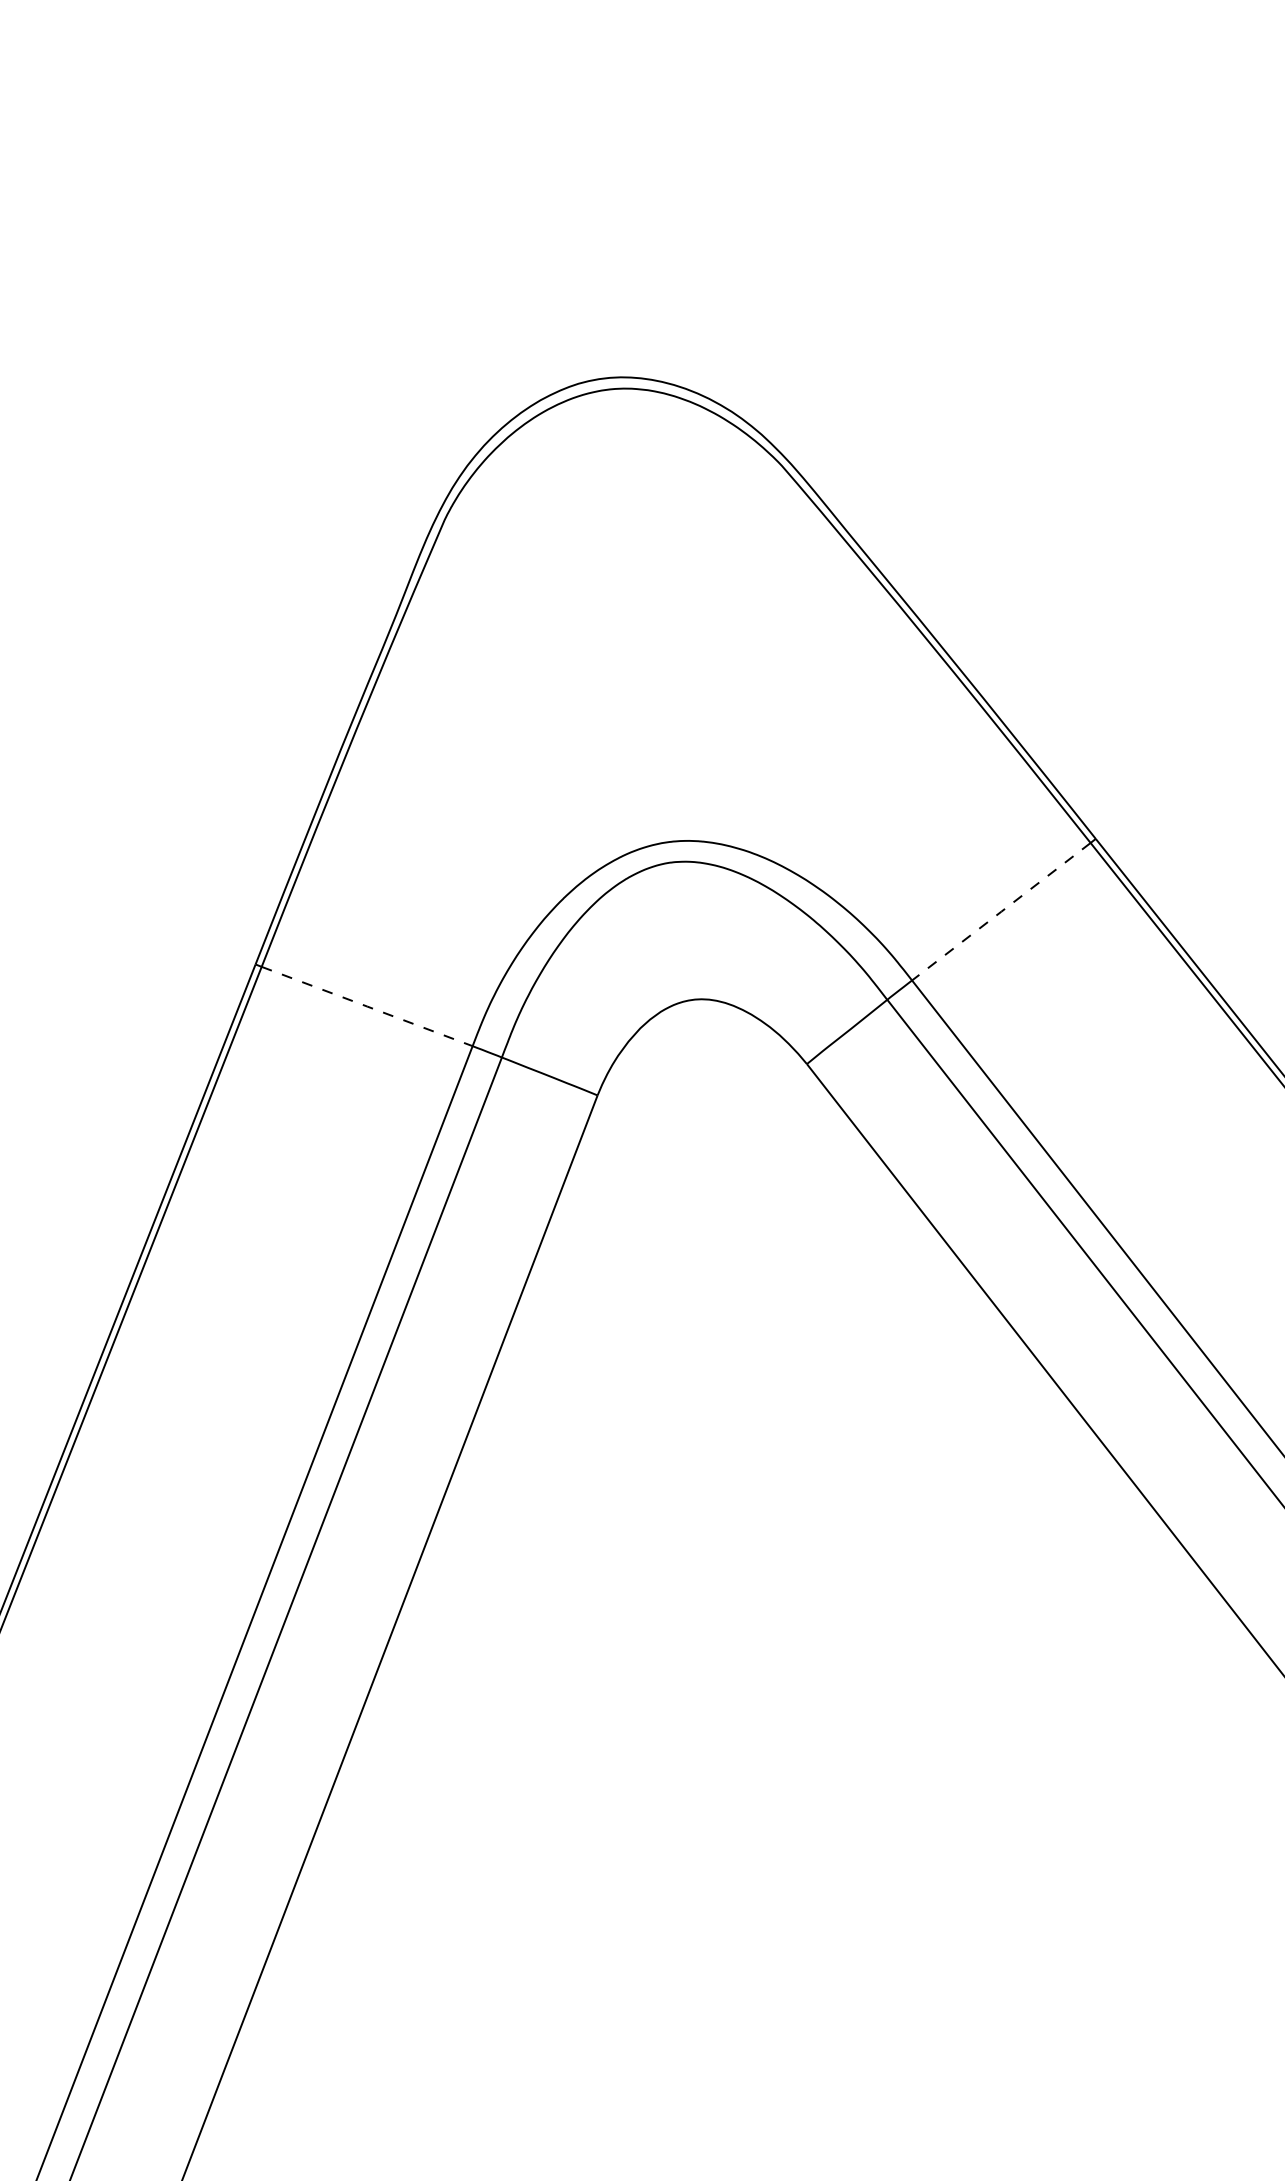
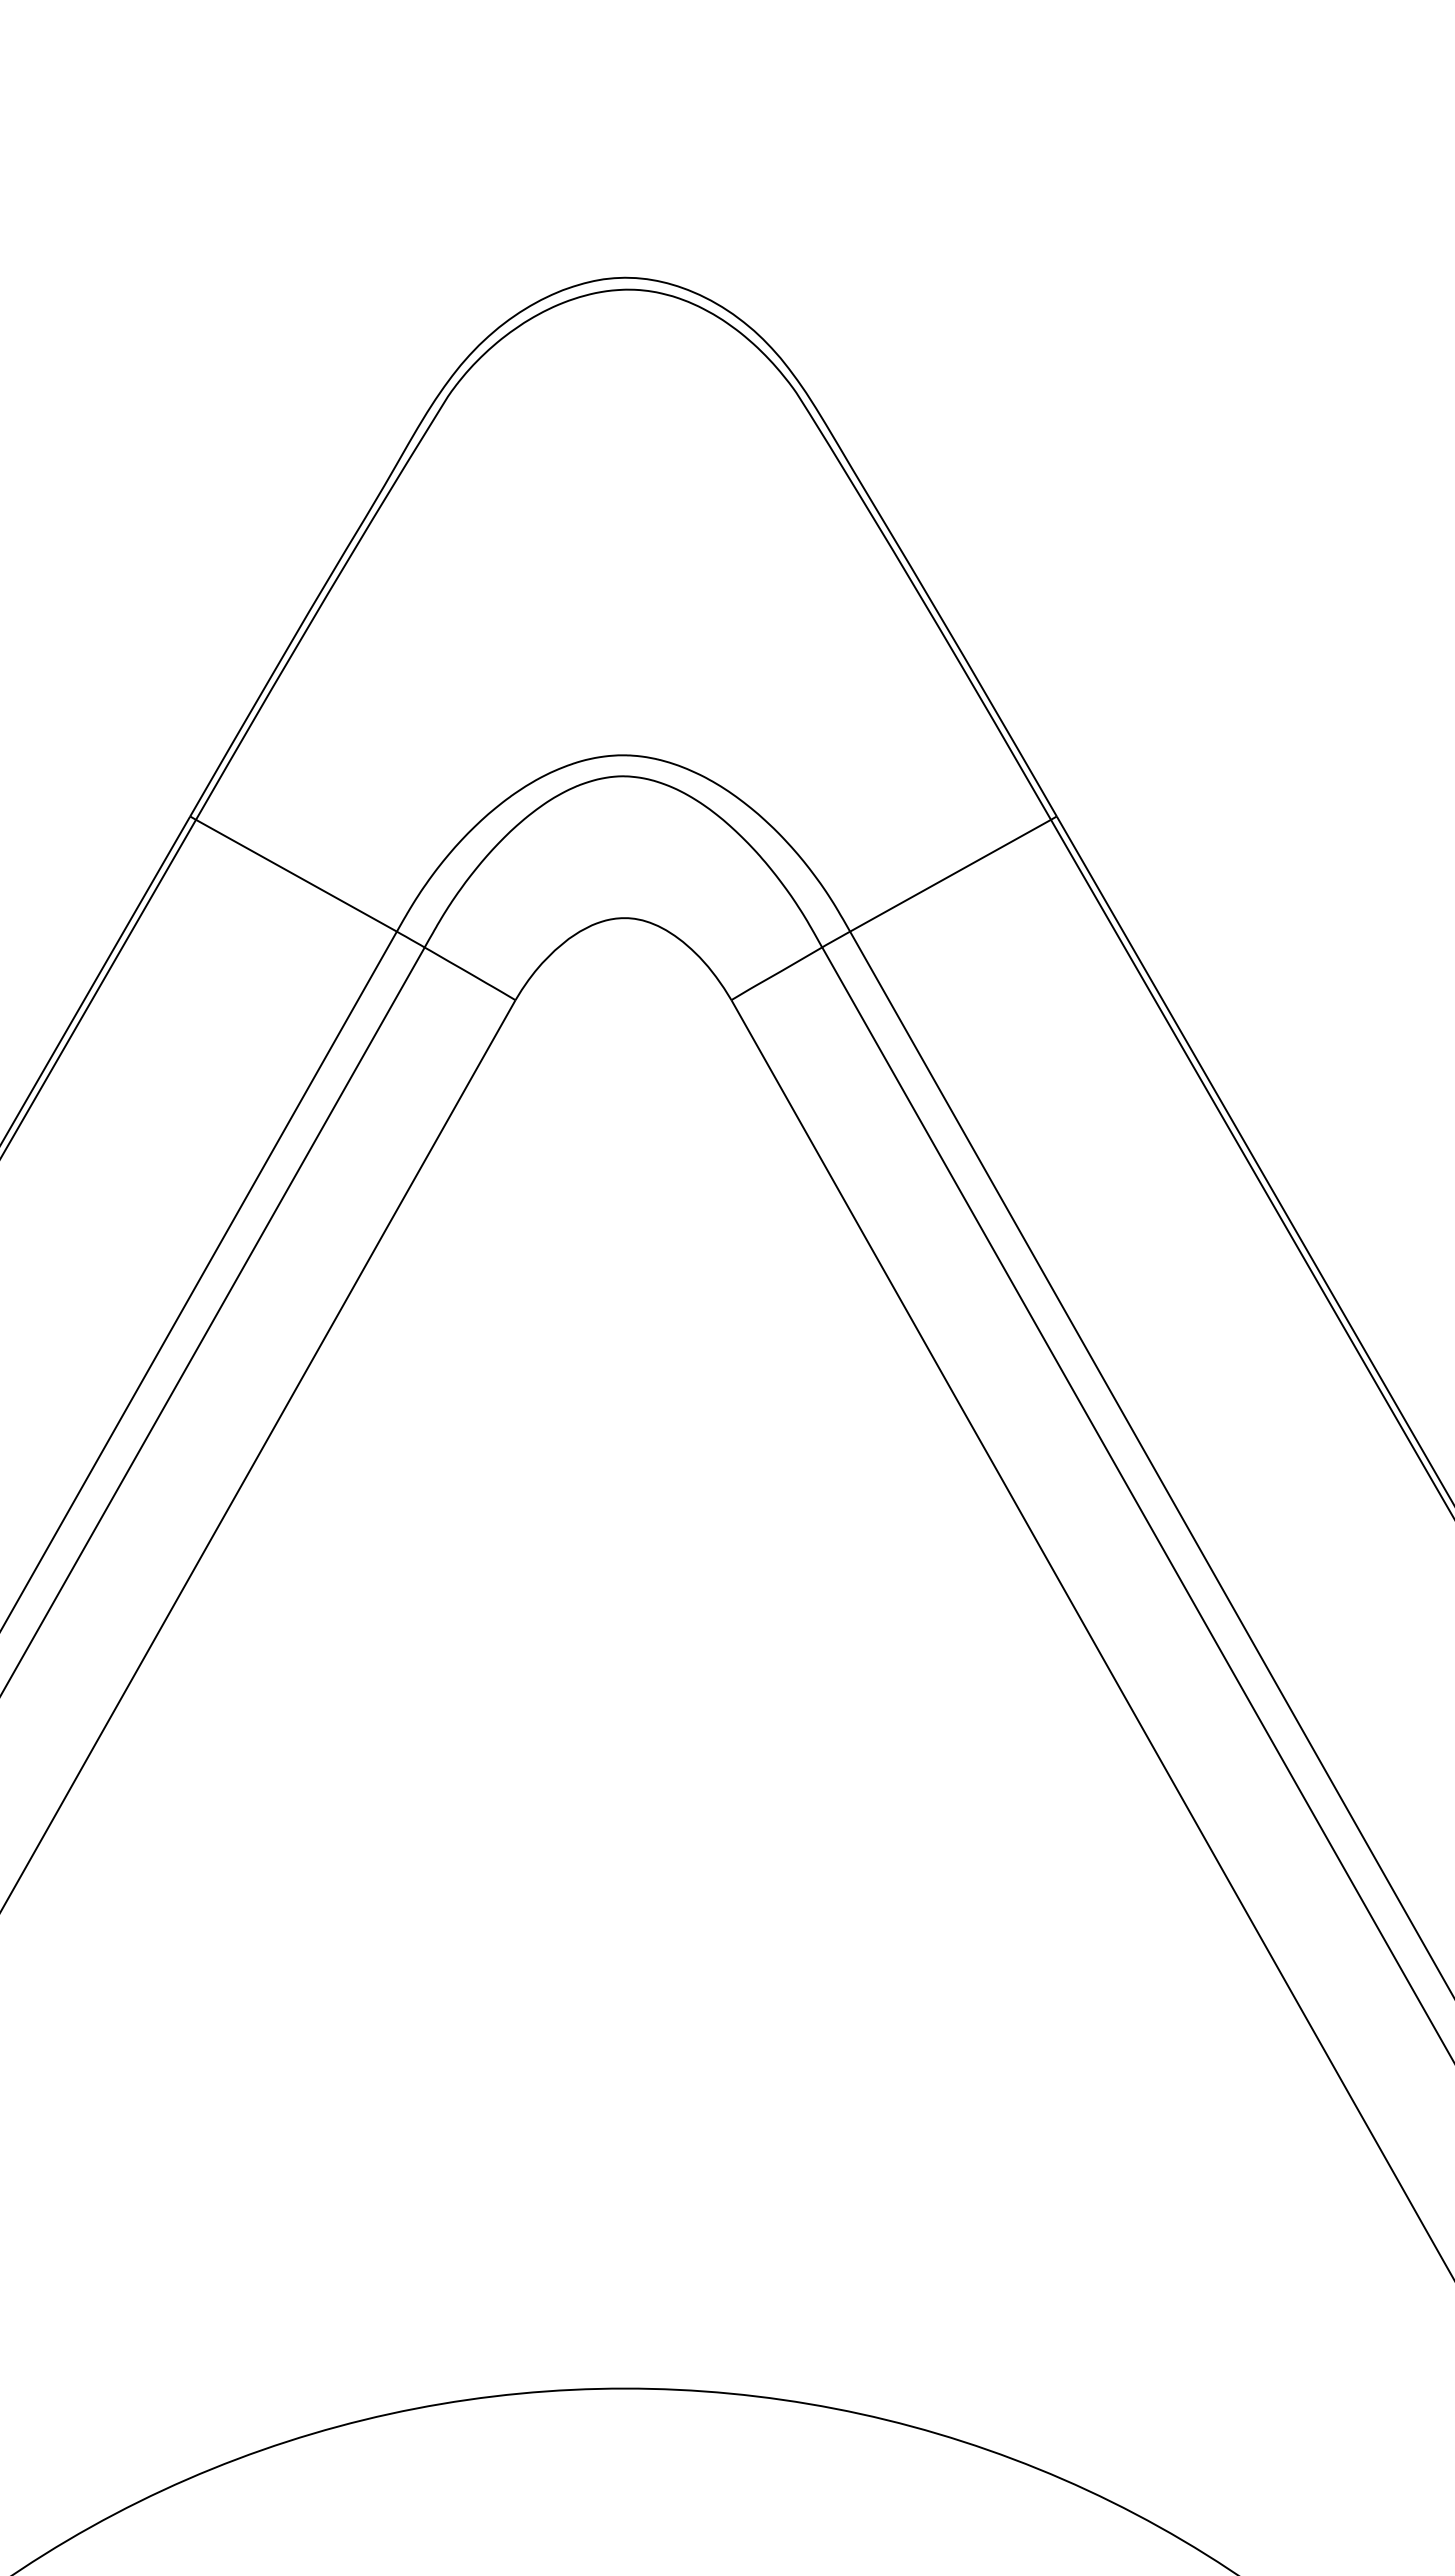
line: (1001, 911) -> (950, 875), dashed -> solid
line: (367, 1006) -> (296, 875), dashed -> solid

